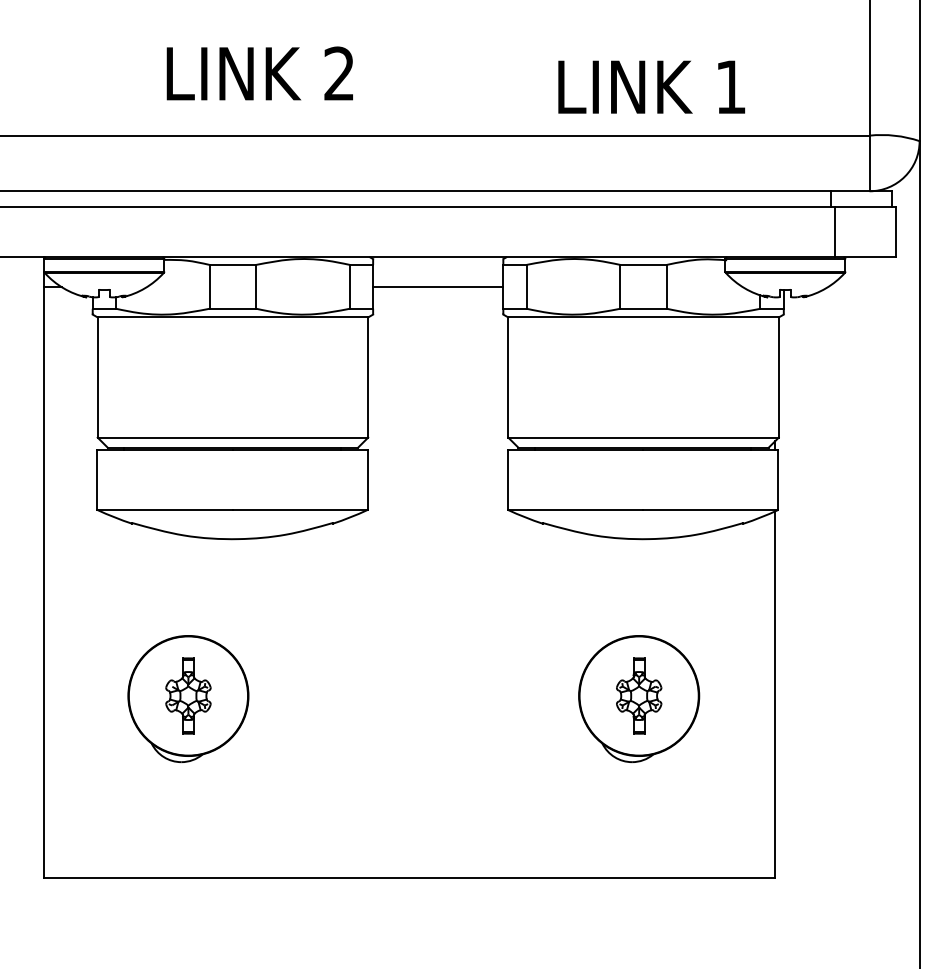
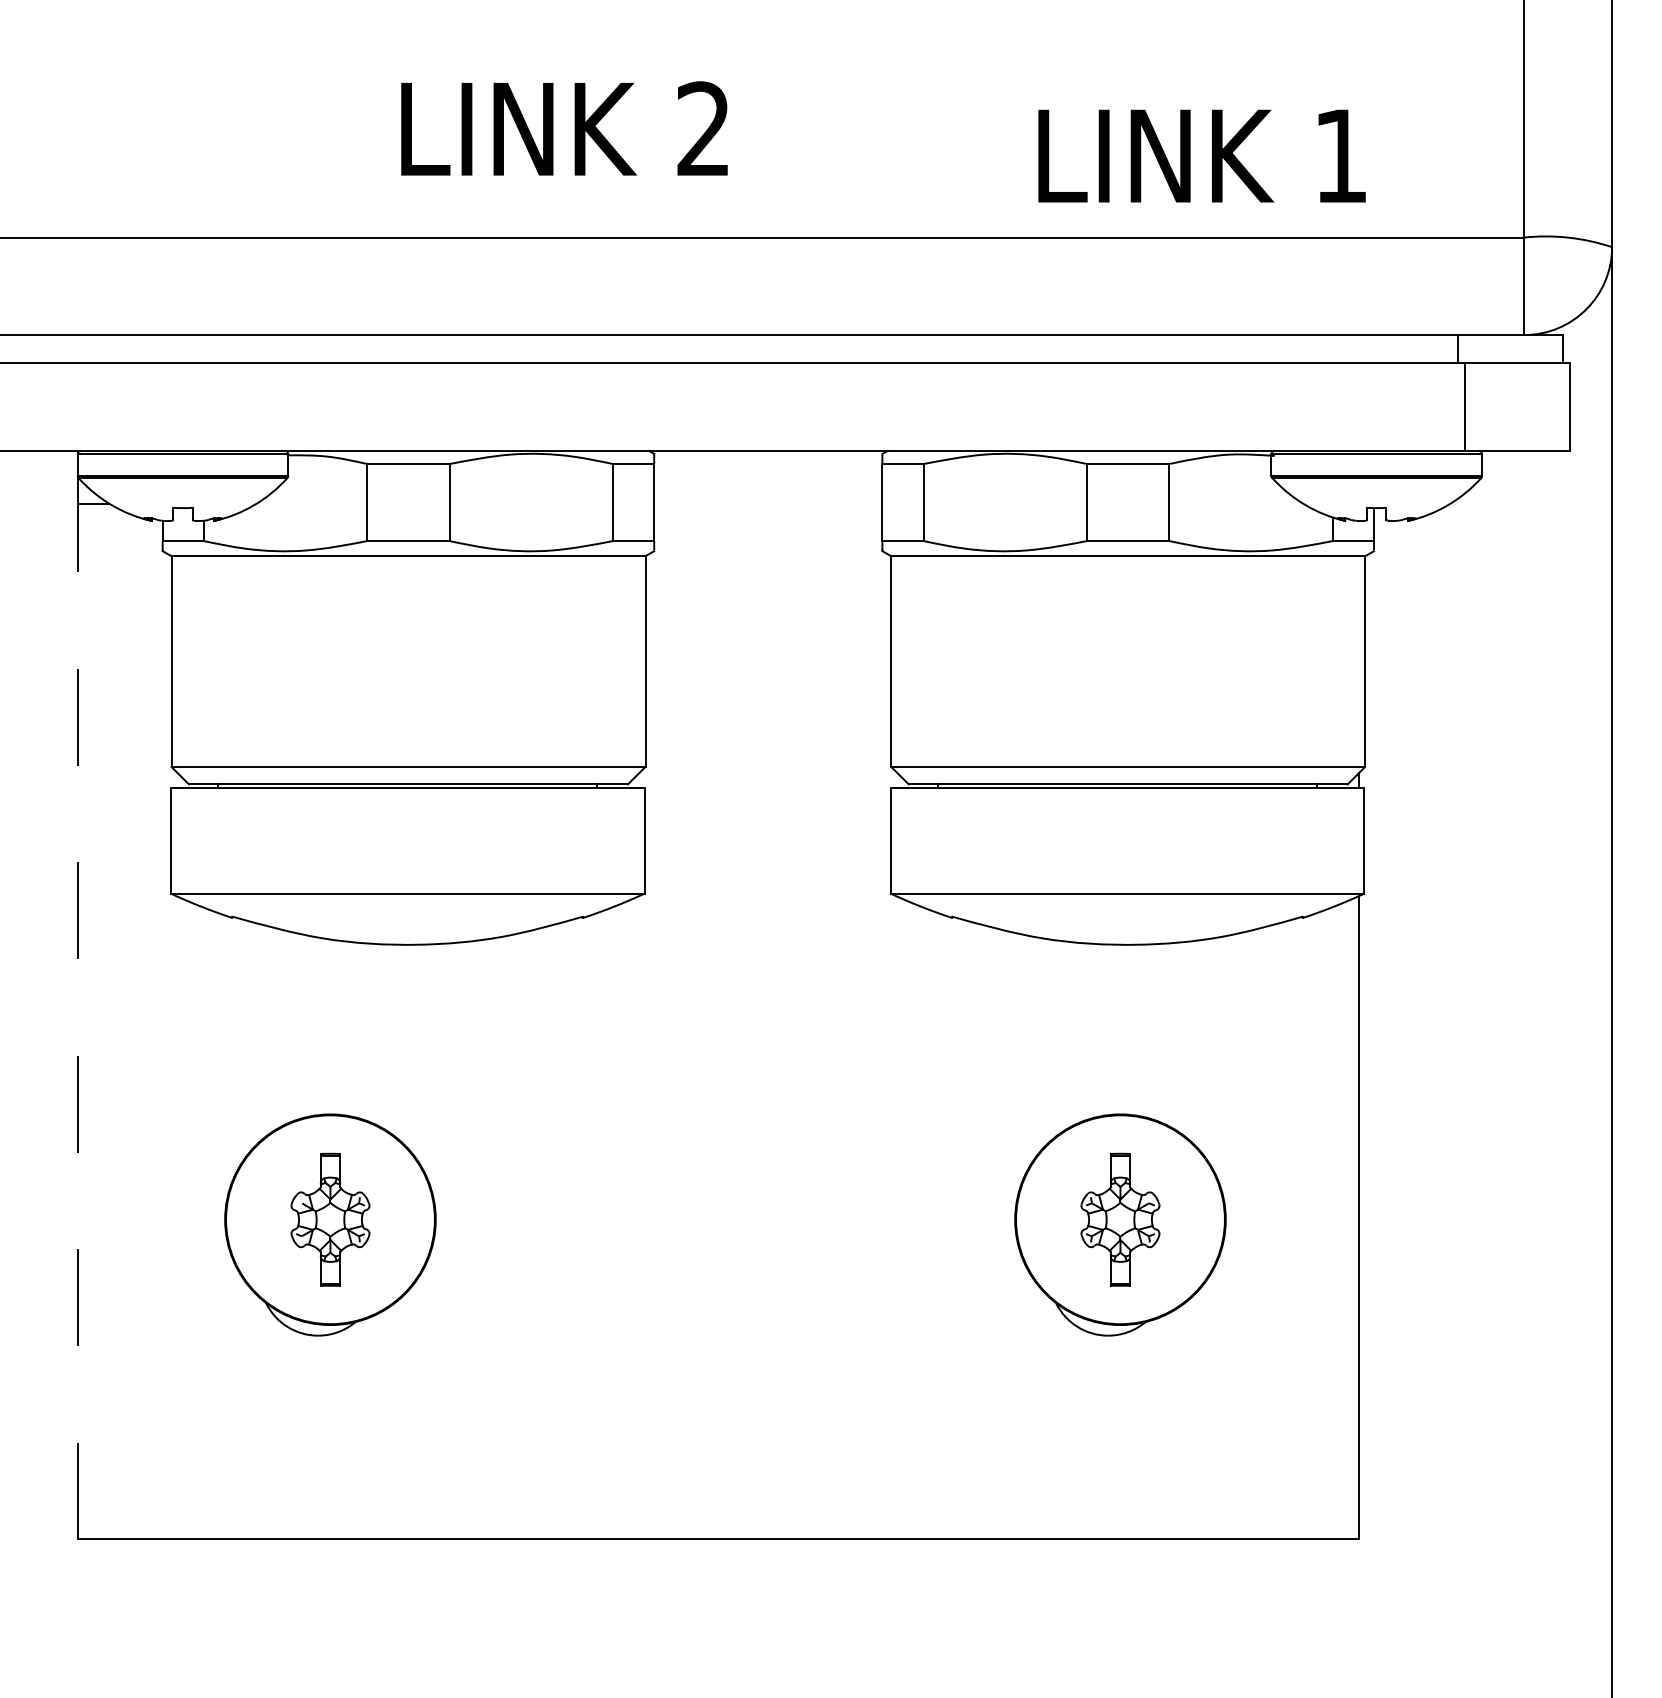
text: (259, 73) -> (563, 128), moved
text: (651, 86) -> (1201, 154), moved
line: (438, 287) -> (768, 503), removed
line: (44, 582) -> (78, 1020), solid -> dashed

